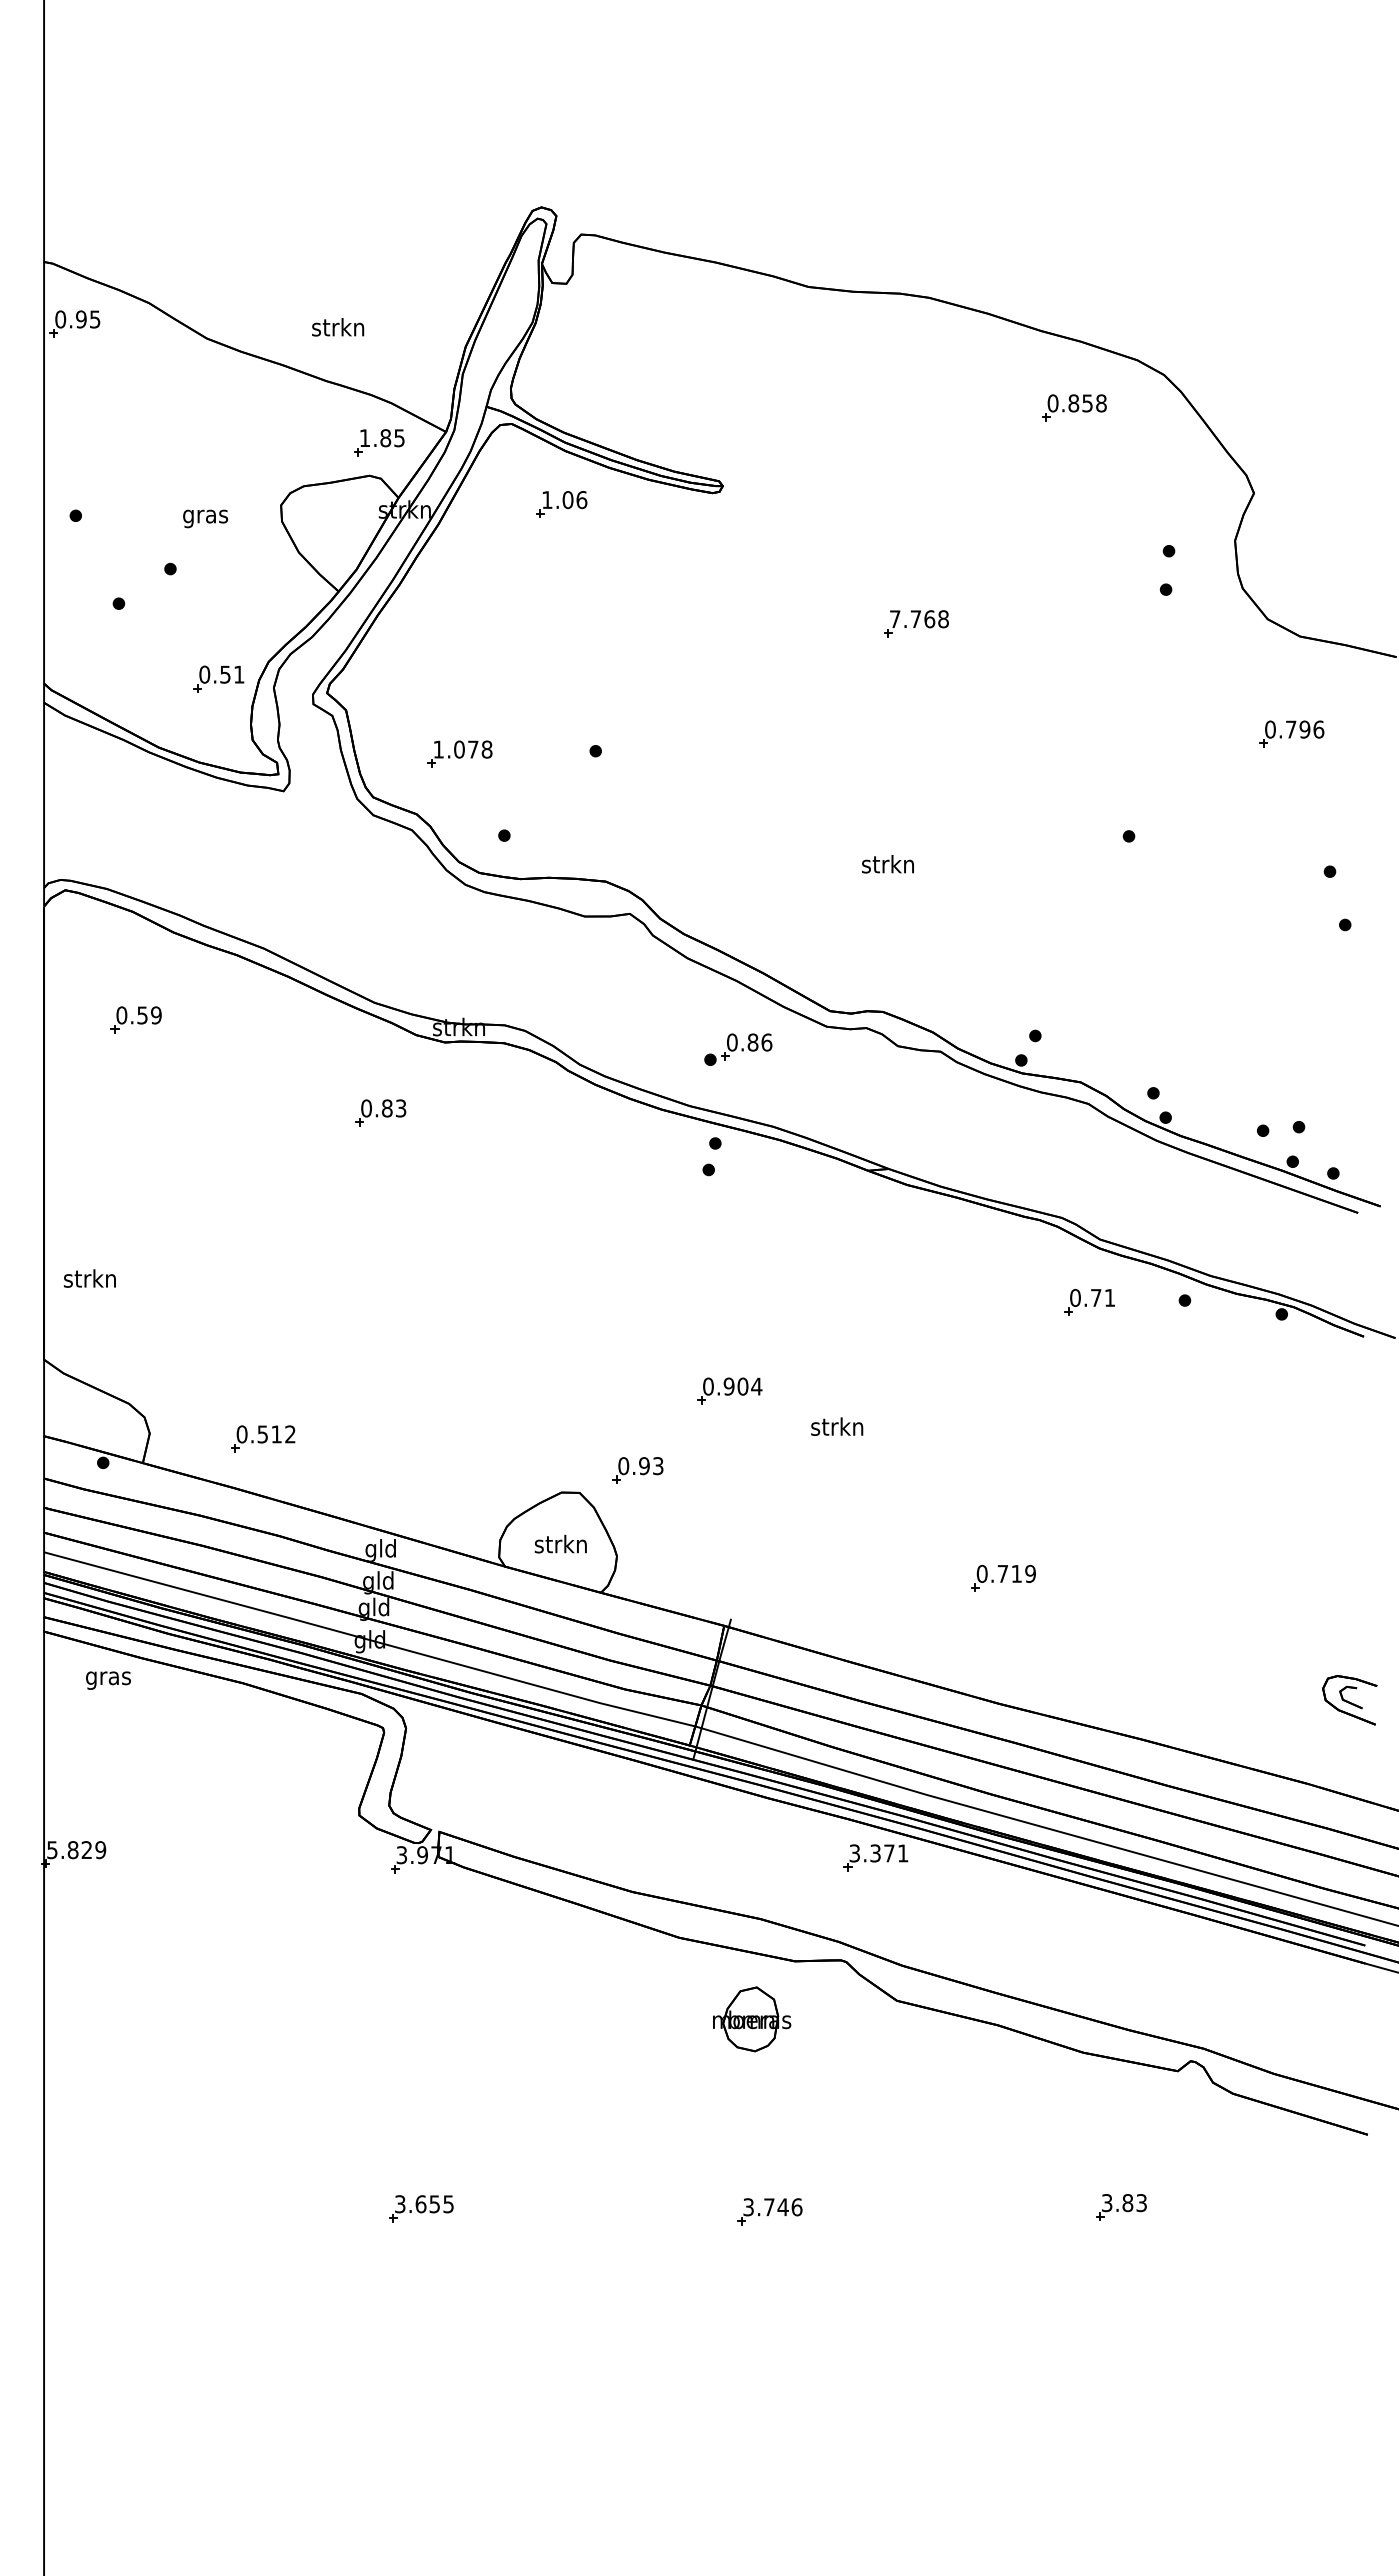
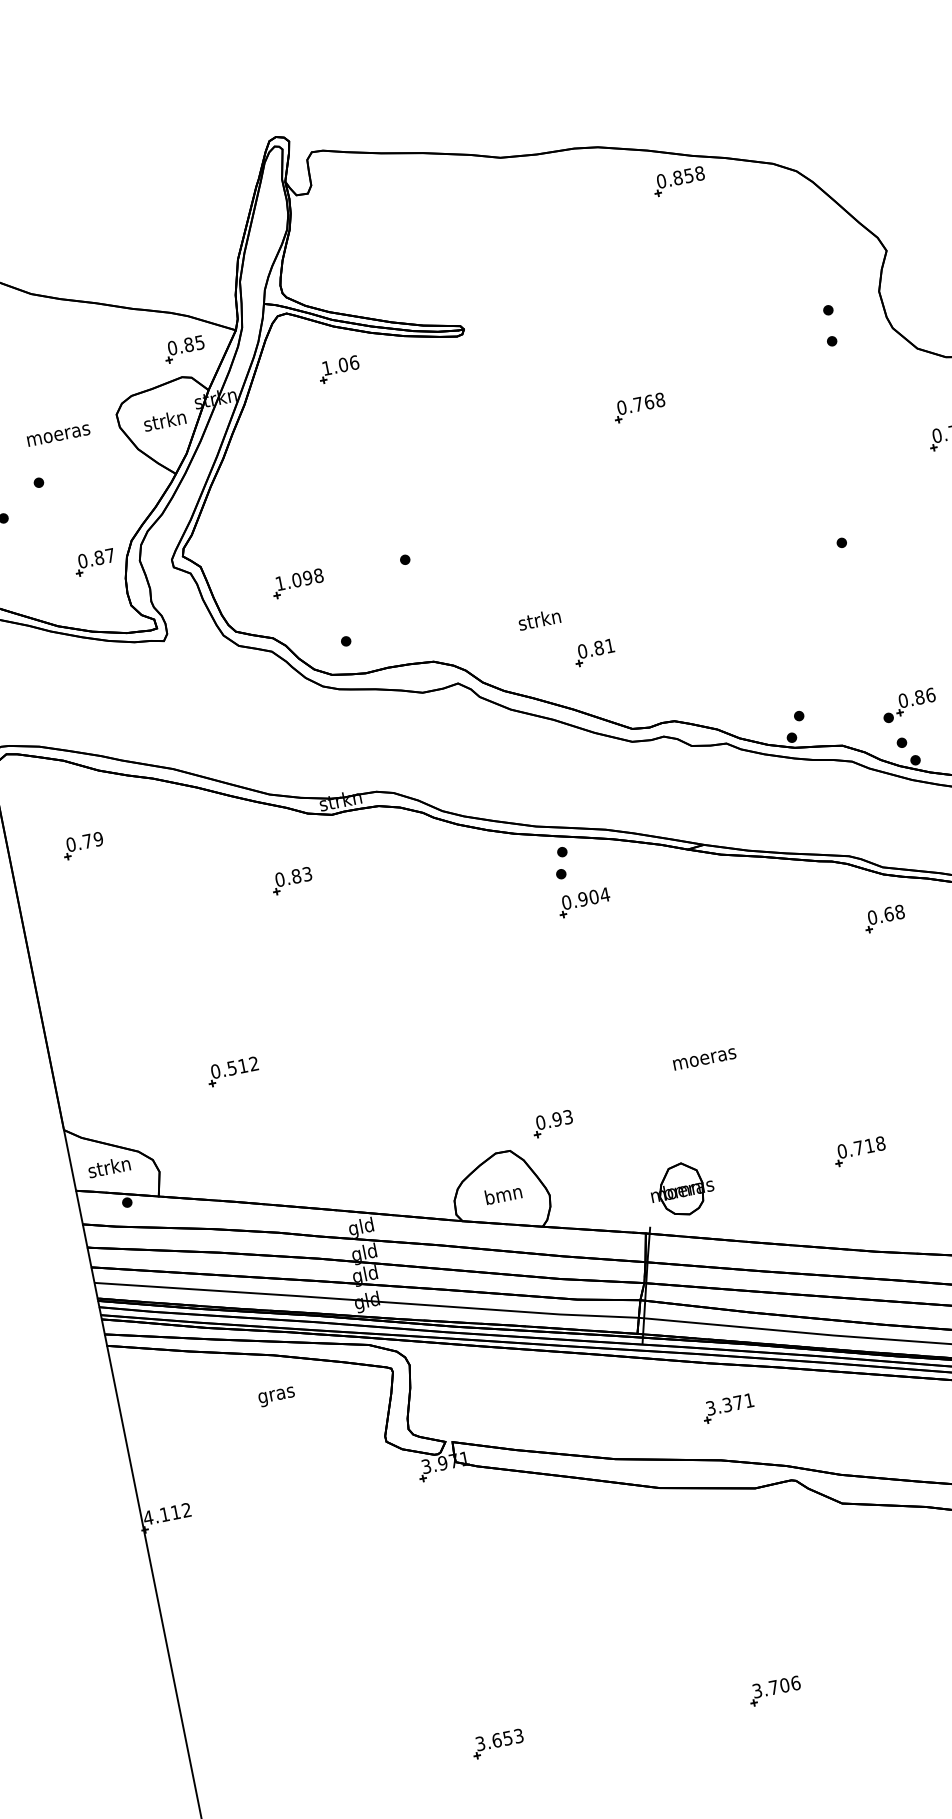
text: (338, 327) -> (165, 420), moved
part: (1074, 407) -> (679, 181), moved
text: (364, 438) -> (172, 348), 1.85 -> 0.85
text: (205, 518) -> (58, 437), gras -> moeras
text: (894, 619) -> (621, 407), 7.768 -> 0.768
text: (232, 674) -> (104, 556), 0.51 -> 0.87
text: (472, 749) -> (307, 578), 1.078 -> 1.098
text: (887, 864) -> (539, 619), moved
part: (802, 909) -> (594, 652), added
text: (142, 1015) -> (87, 841), 0.59 -> 0.79
part: (738, 1049) -> (909, 705), moved
text: (89, 1278) -> (108, 1167), moved
text: (1102, 1297) -> (893, 912), 0.71 -> 0.68
part: (729, 1390) -> (584, 902), moved
text: (837, 1426) -> (704, 1057), strkn -> moeras
part: (263, 1438) -> (233, 1071), moved
text: (560, 1543) -> (502, 1194), strkn -> bmn
text: (1030, 1573) -> (880, 1143), 0.719 -> 0.718
text: (108, 1680) -> (276, 1396), moved
text: (76, 1850) -> (167, 1514), 5.829 -> 4.112
part: (875, 1857) -> (728, 1408), moved
part: (752, 2019) -> (682, 1189), moved
text: (448, 2203) -> (518, 1735), 3.655 -> 3.653
text: (782, 2207) -> (784, 1685), 3.746 -> 3.706

